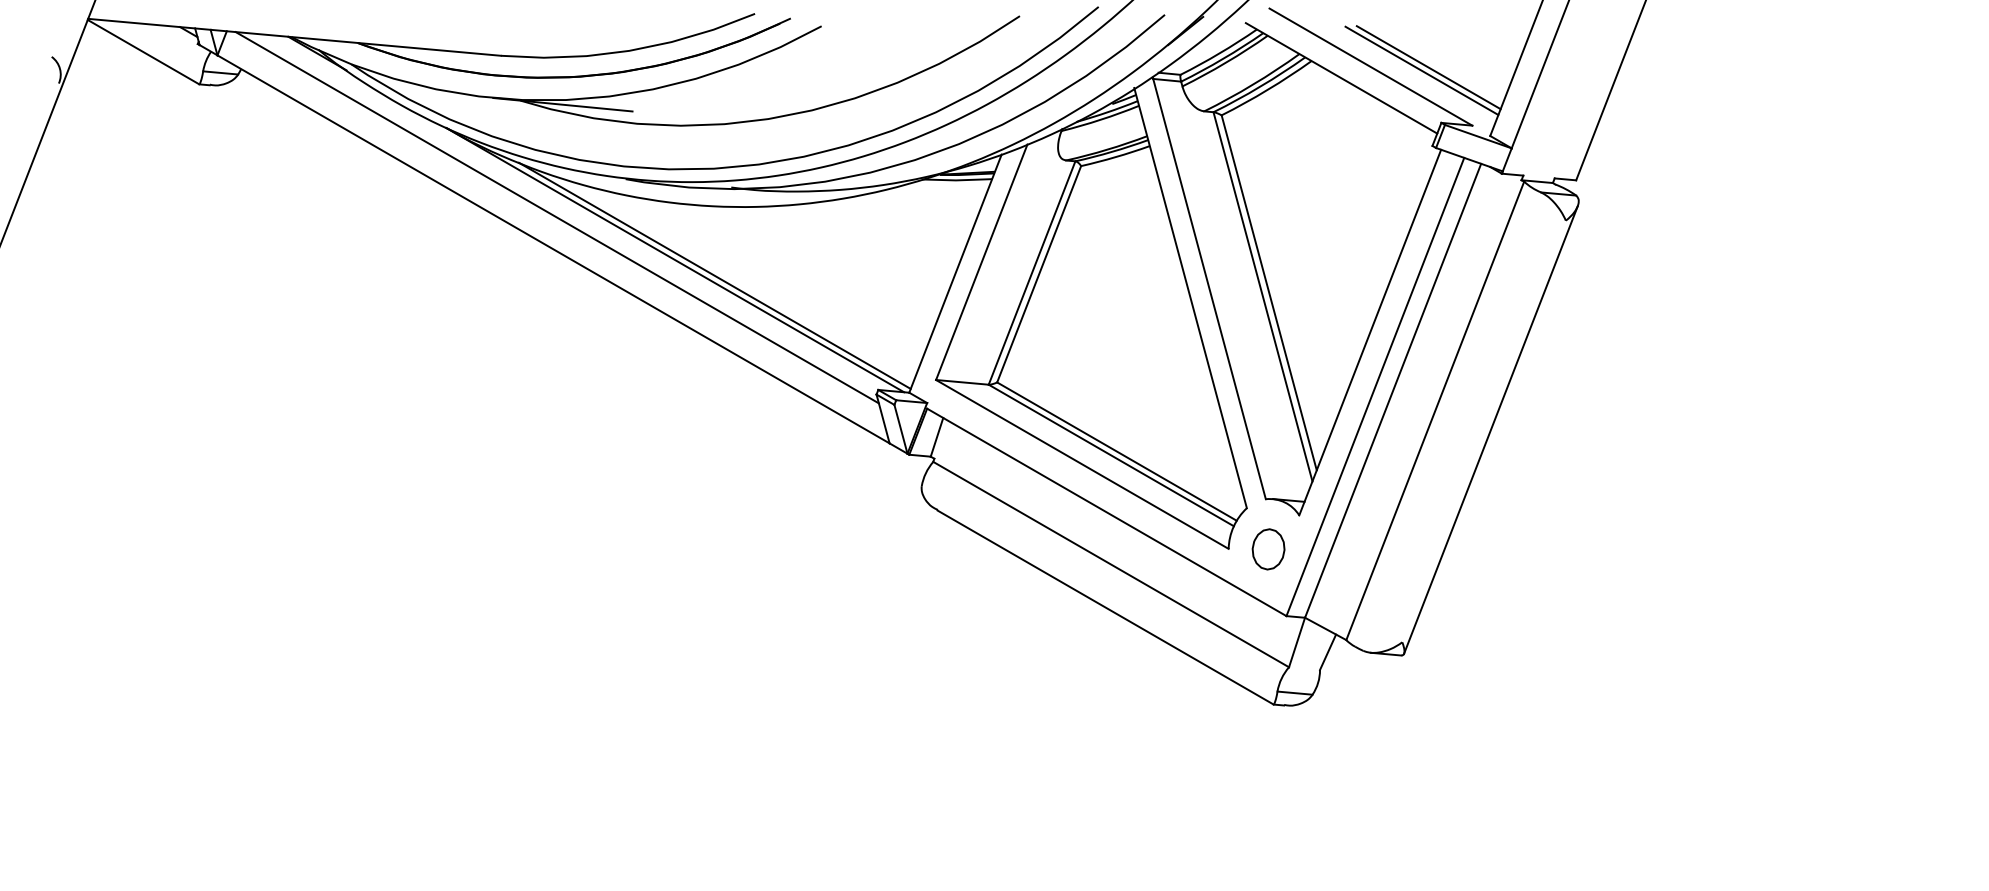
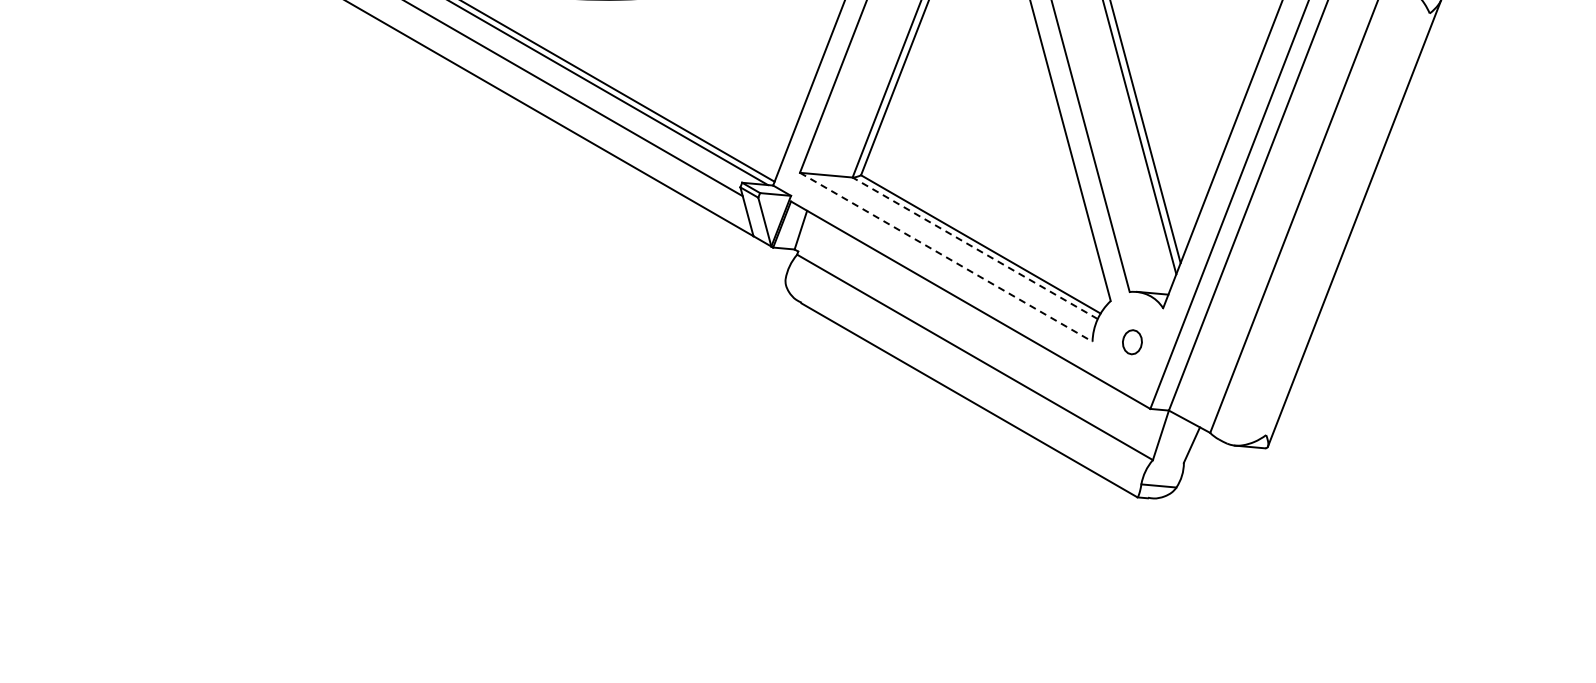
line: (1111, 455) -> (975, 248), solid -> dashed
line: (1082, 464) -> (946, 257), solid -> dashed
part: (1268, 549) -> (1132, 342), size x0.6

